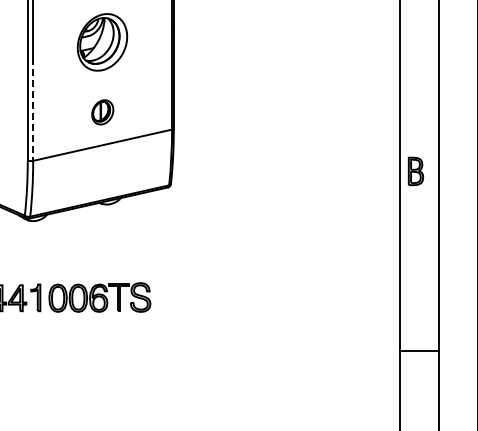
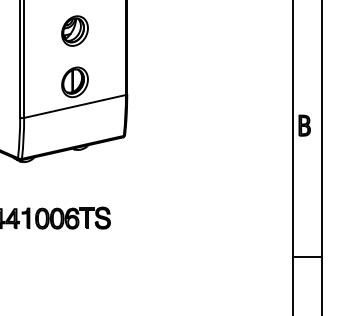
part: (102, 42) -> (74, 31), size x0.71
line: (33, 109) -> (24, 80), dashed -> solid
part: (102, 112) -> (74, 82), size x1.67

